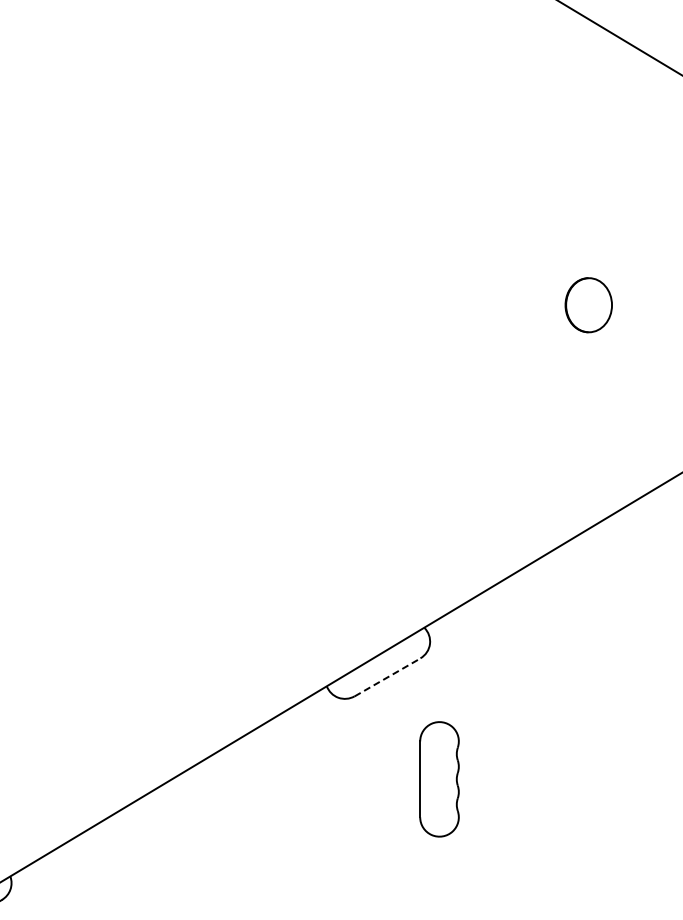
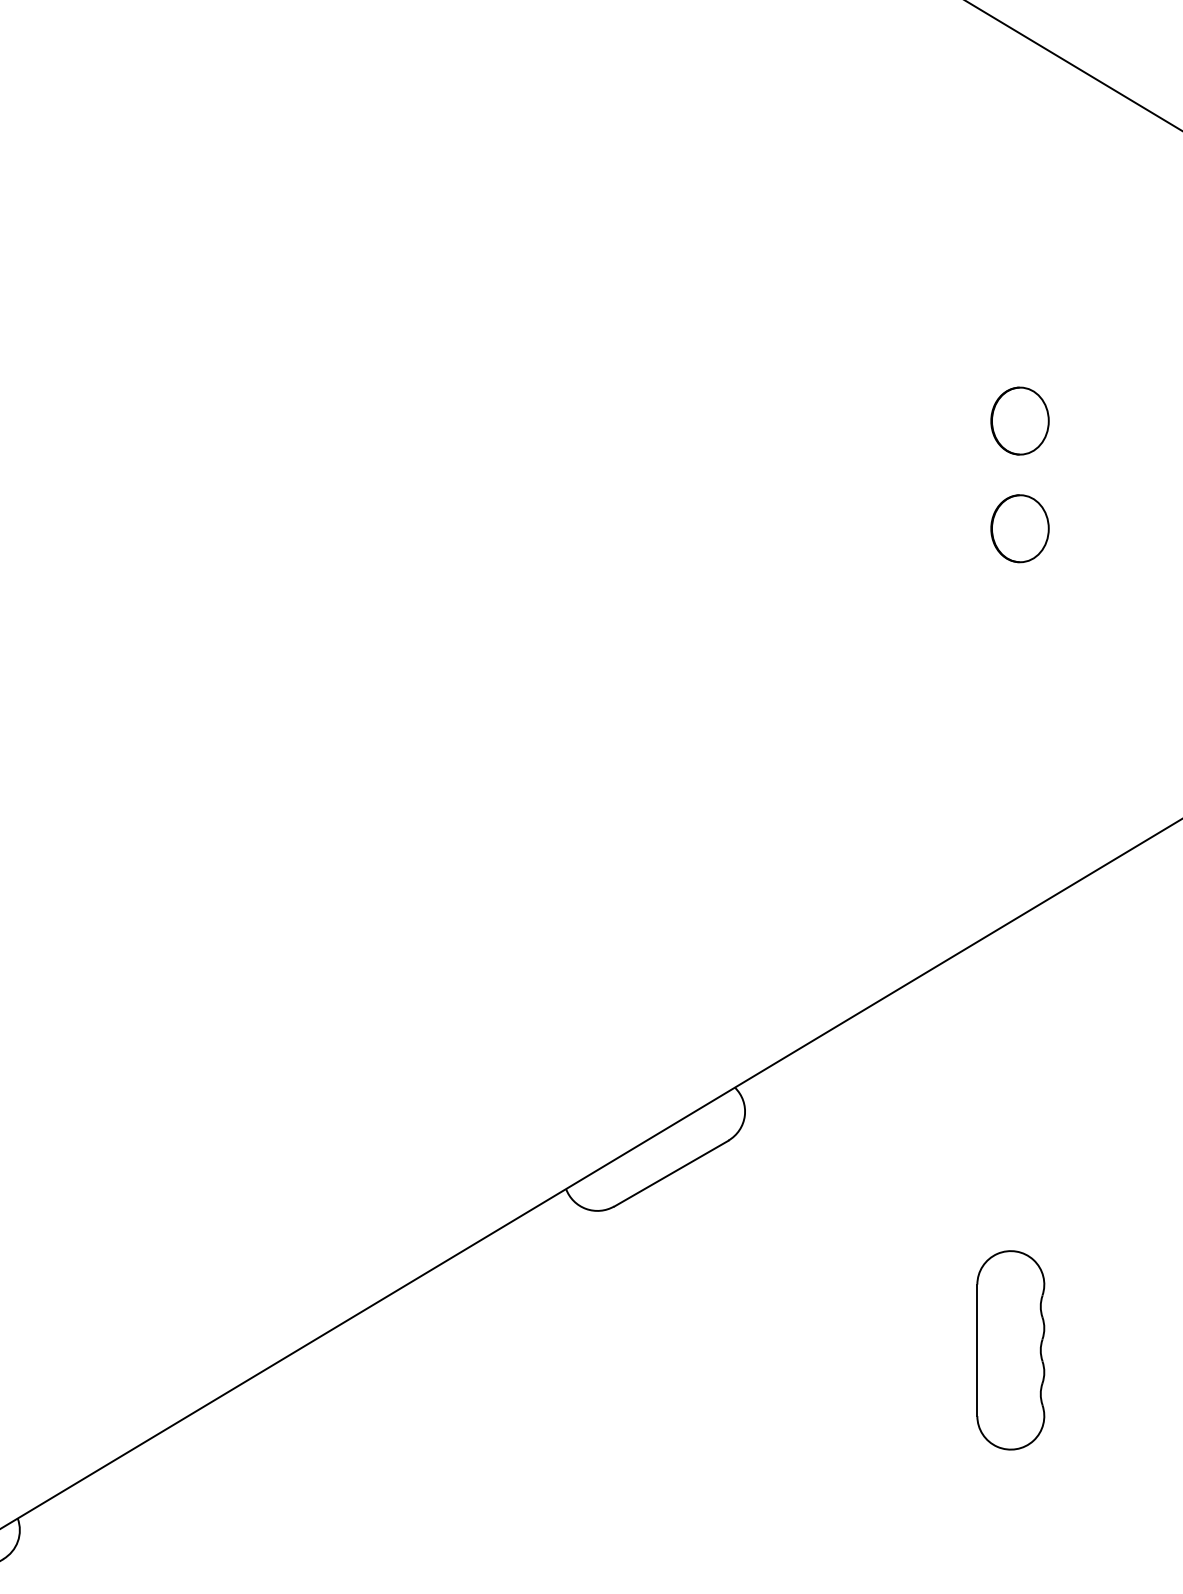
part: (588, 242) -> (1019, 420), added
part: (588, 304) -> (1019, 527), size x0.71
line: (387, 677) -> (671, 1173), dashed -> solid
part: (439, 779) -> (1010, 1350), moved

